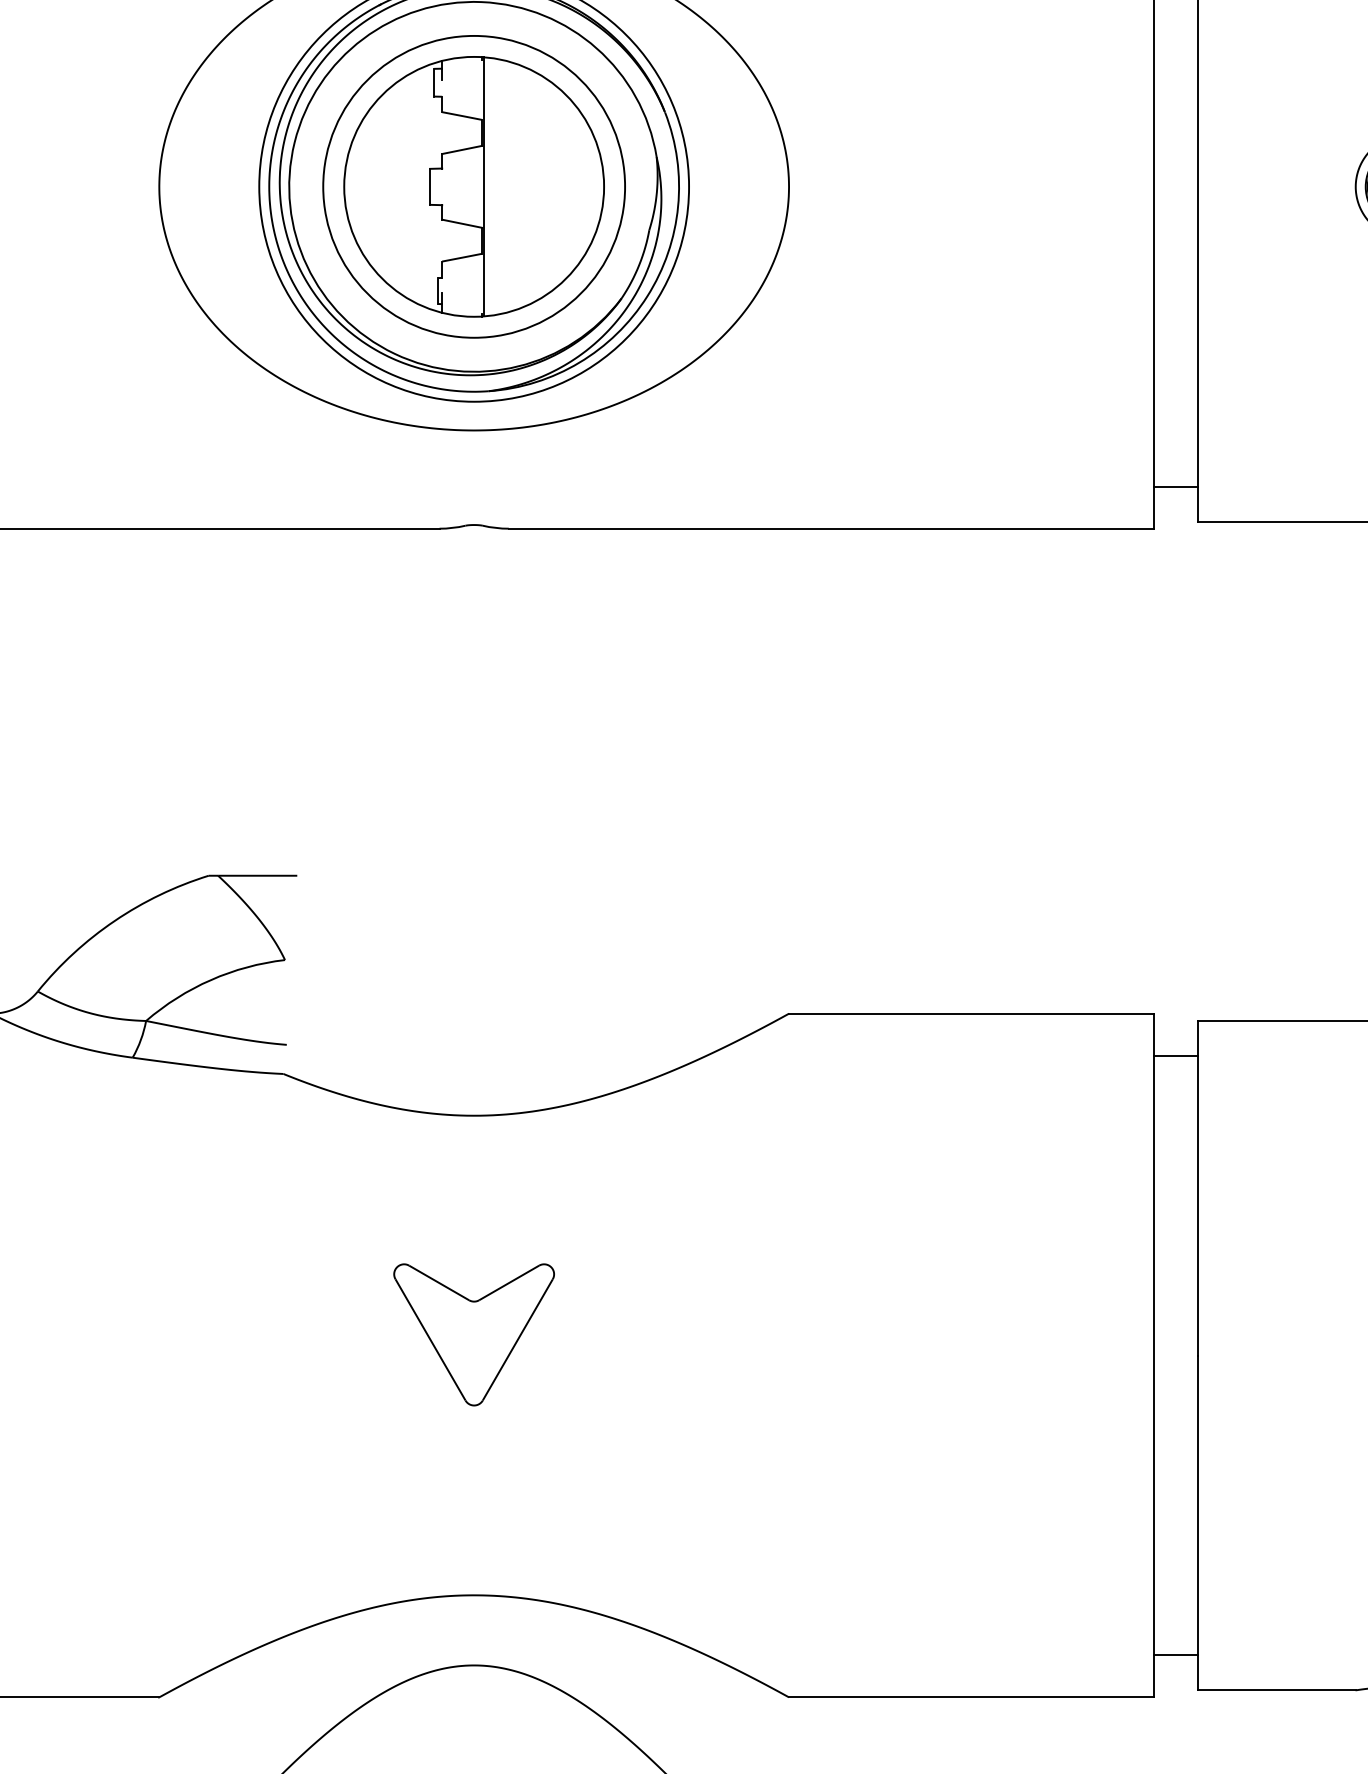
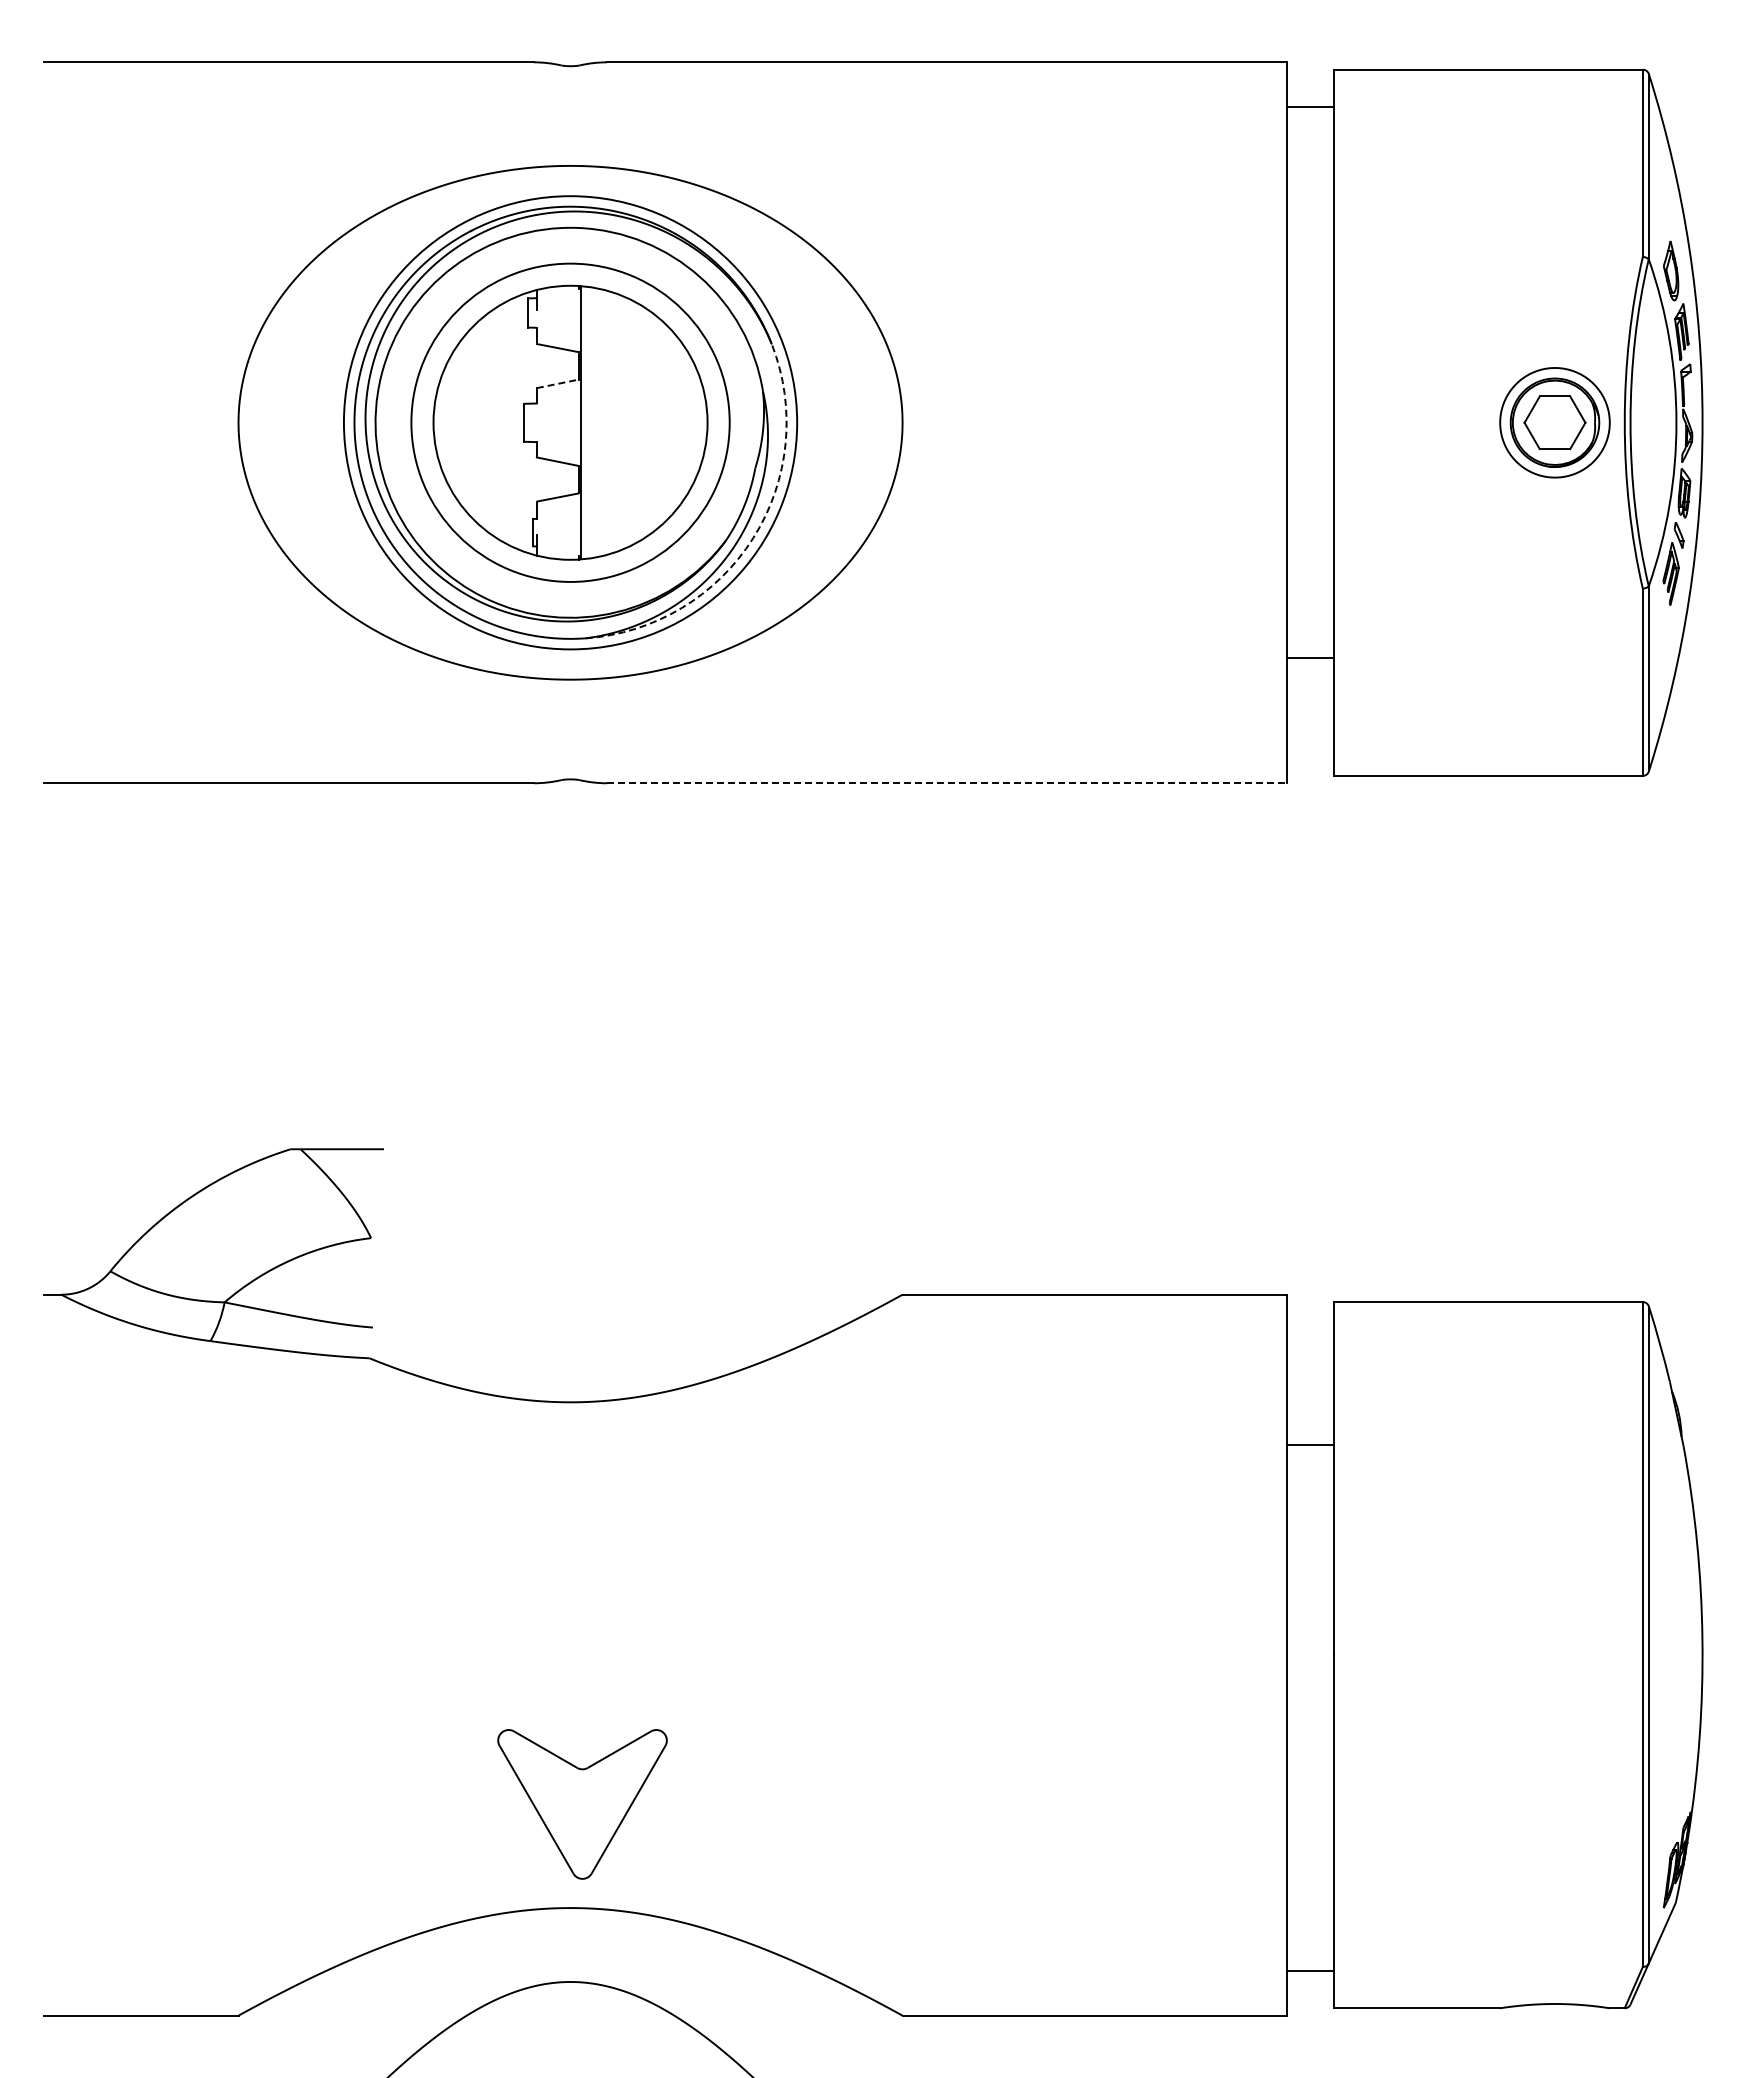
line: (461, 149) -> (557, 383), solid -> dashed
arc: (647, 296) -> (753, 538), solid -> dashed
line: (1175, 487) -> (1310, 658), moved
line: (831, 528) -> (947, 783), solid -> dashed
line: (1175, 1055) -> (1310, 1444), moved
part: (474, 1334) -> (582, 1804), moved

